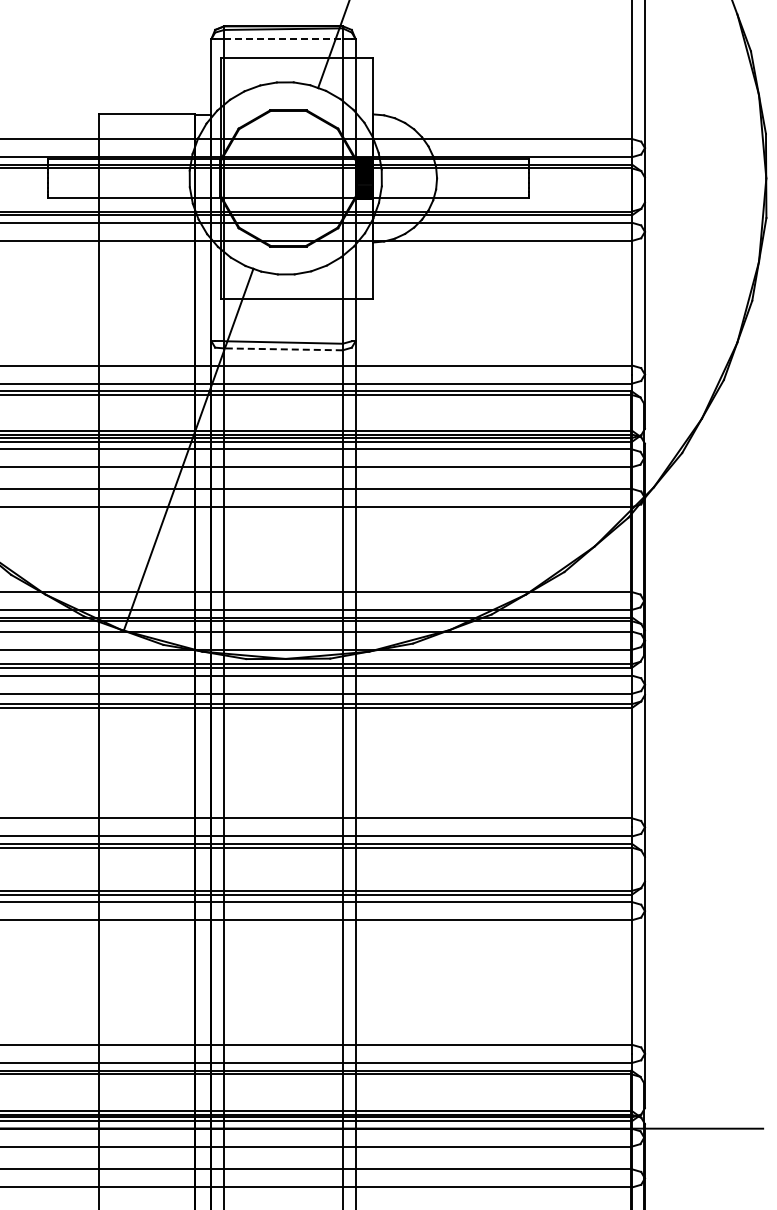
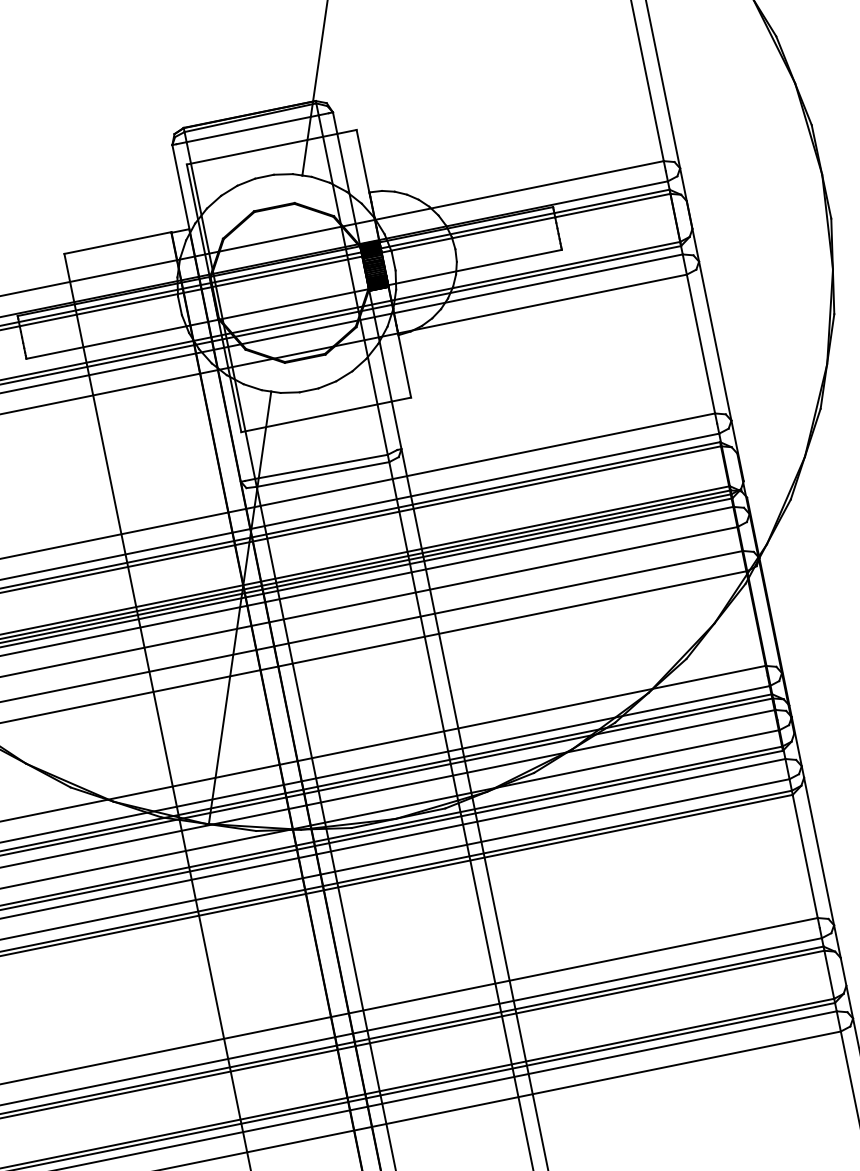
line: (284, 39) -> (253, 129), dashed -> solid
line: (283, 349) -> (323, 474), dashed -> solid

